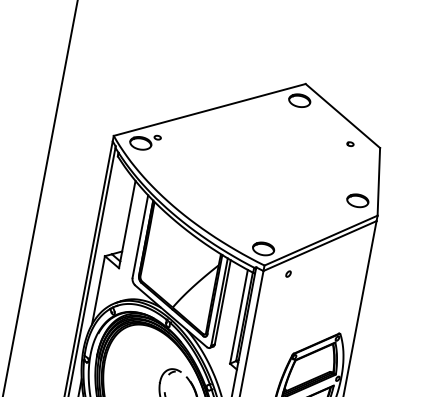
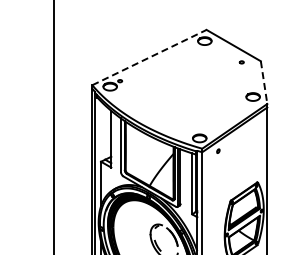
line: (209, 109) -> (149, 57), solid -> dashed
line: (379, 181) -> (264, 82), solid -> dashed

